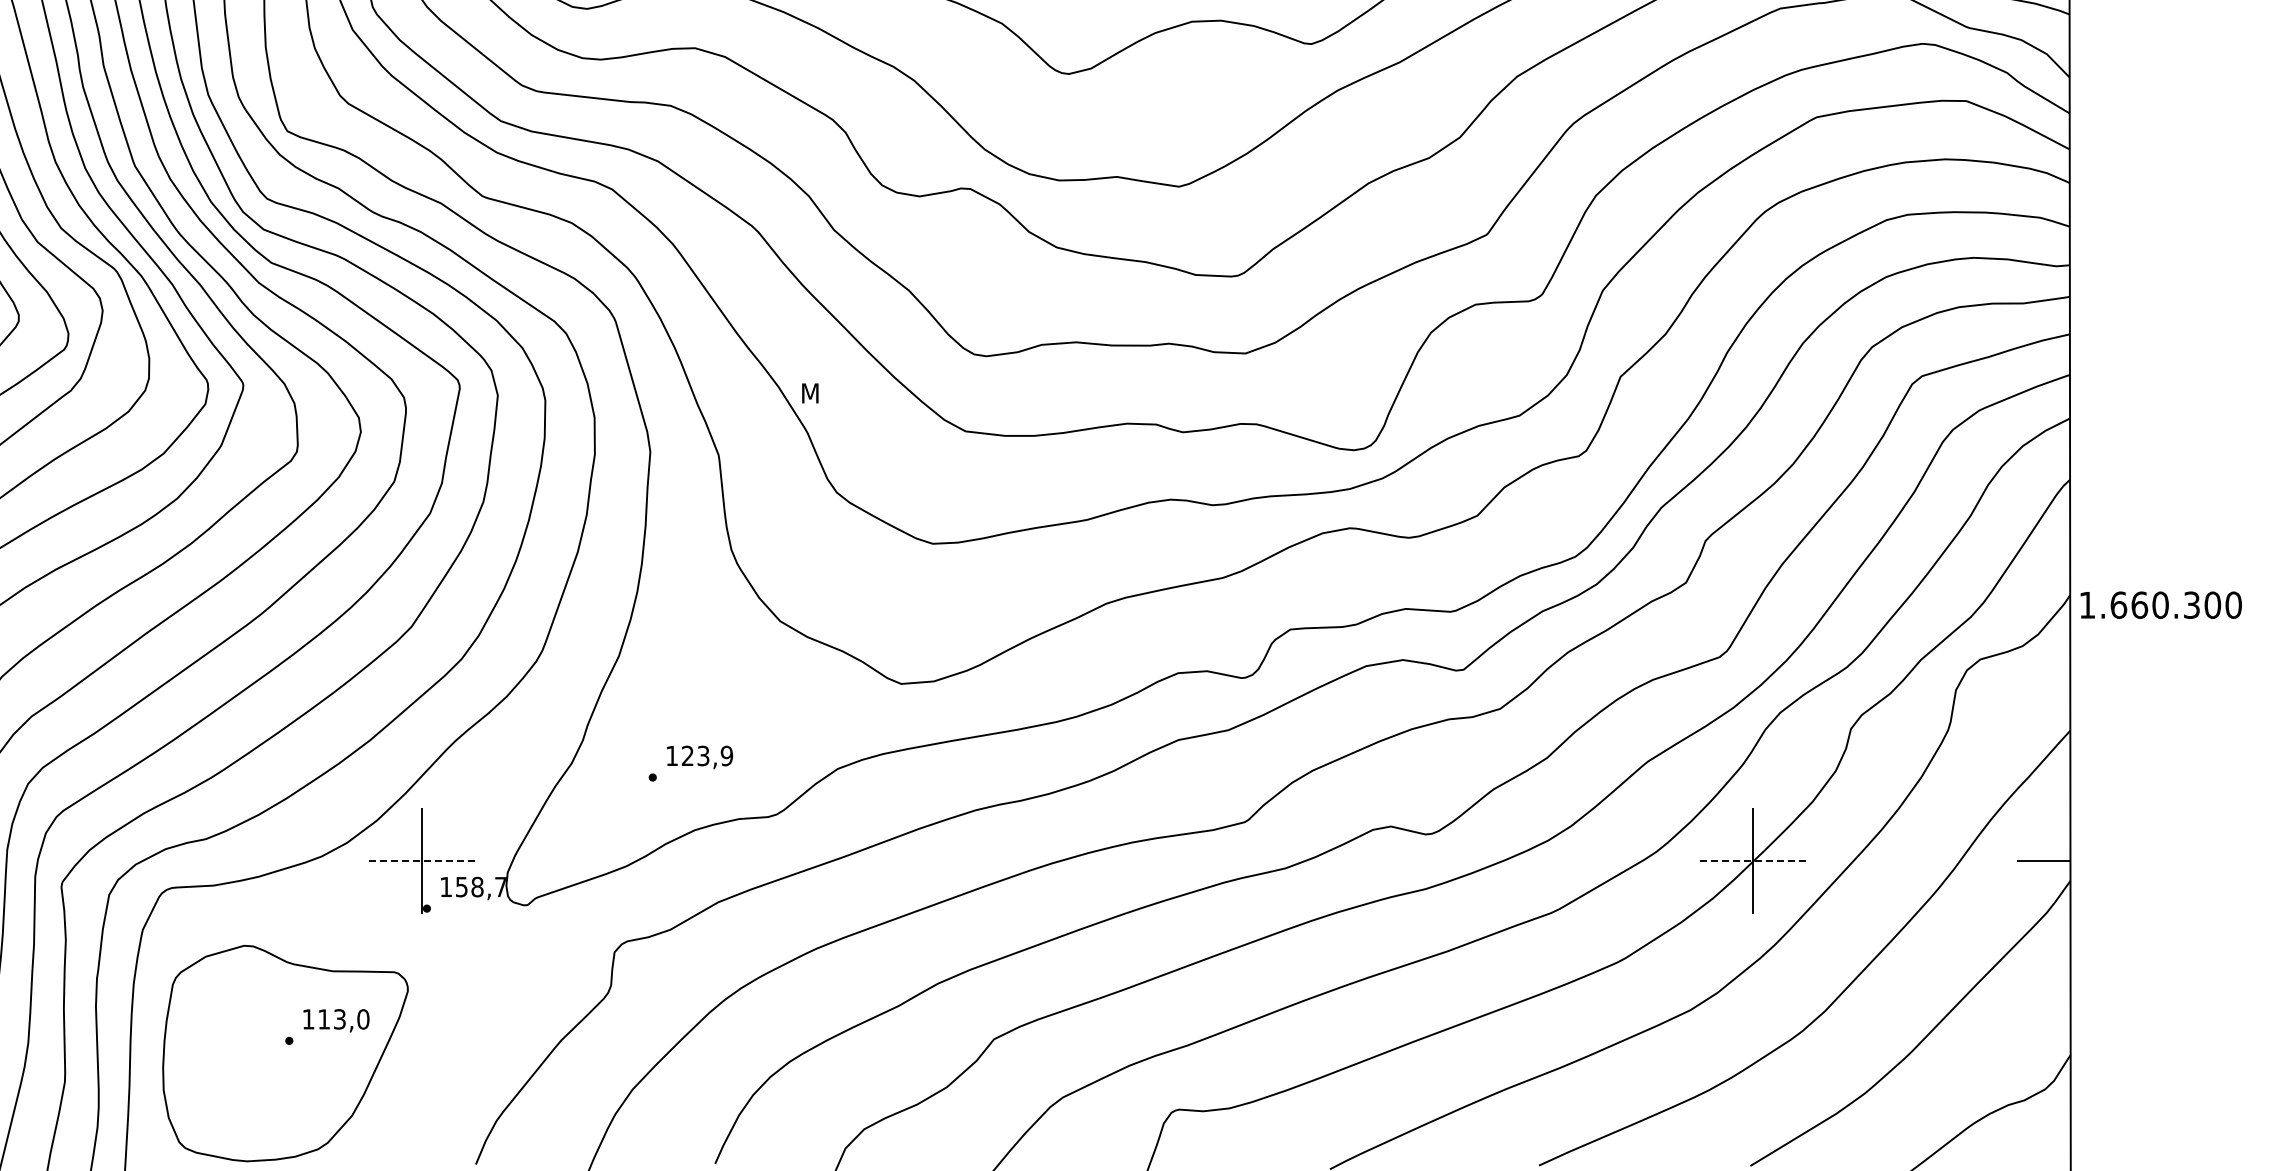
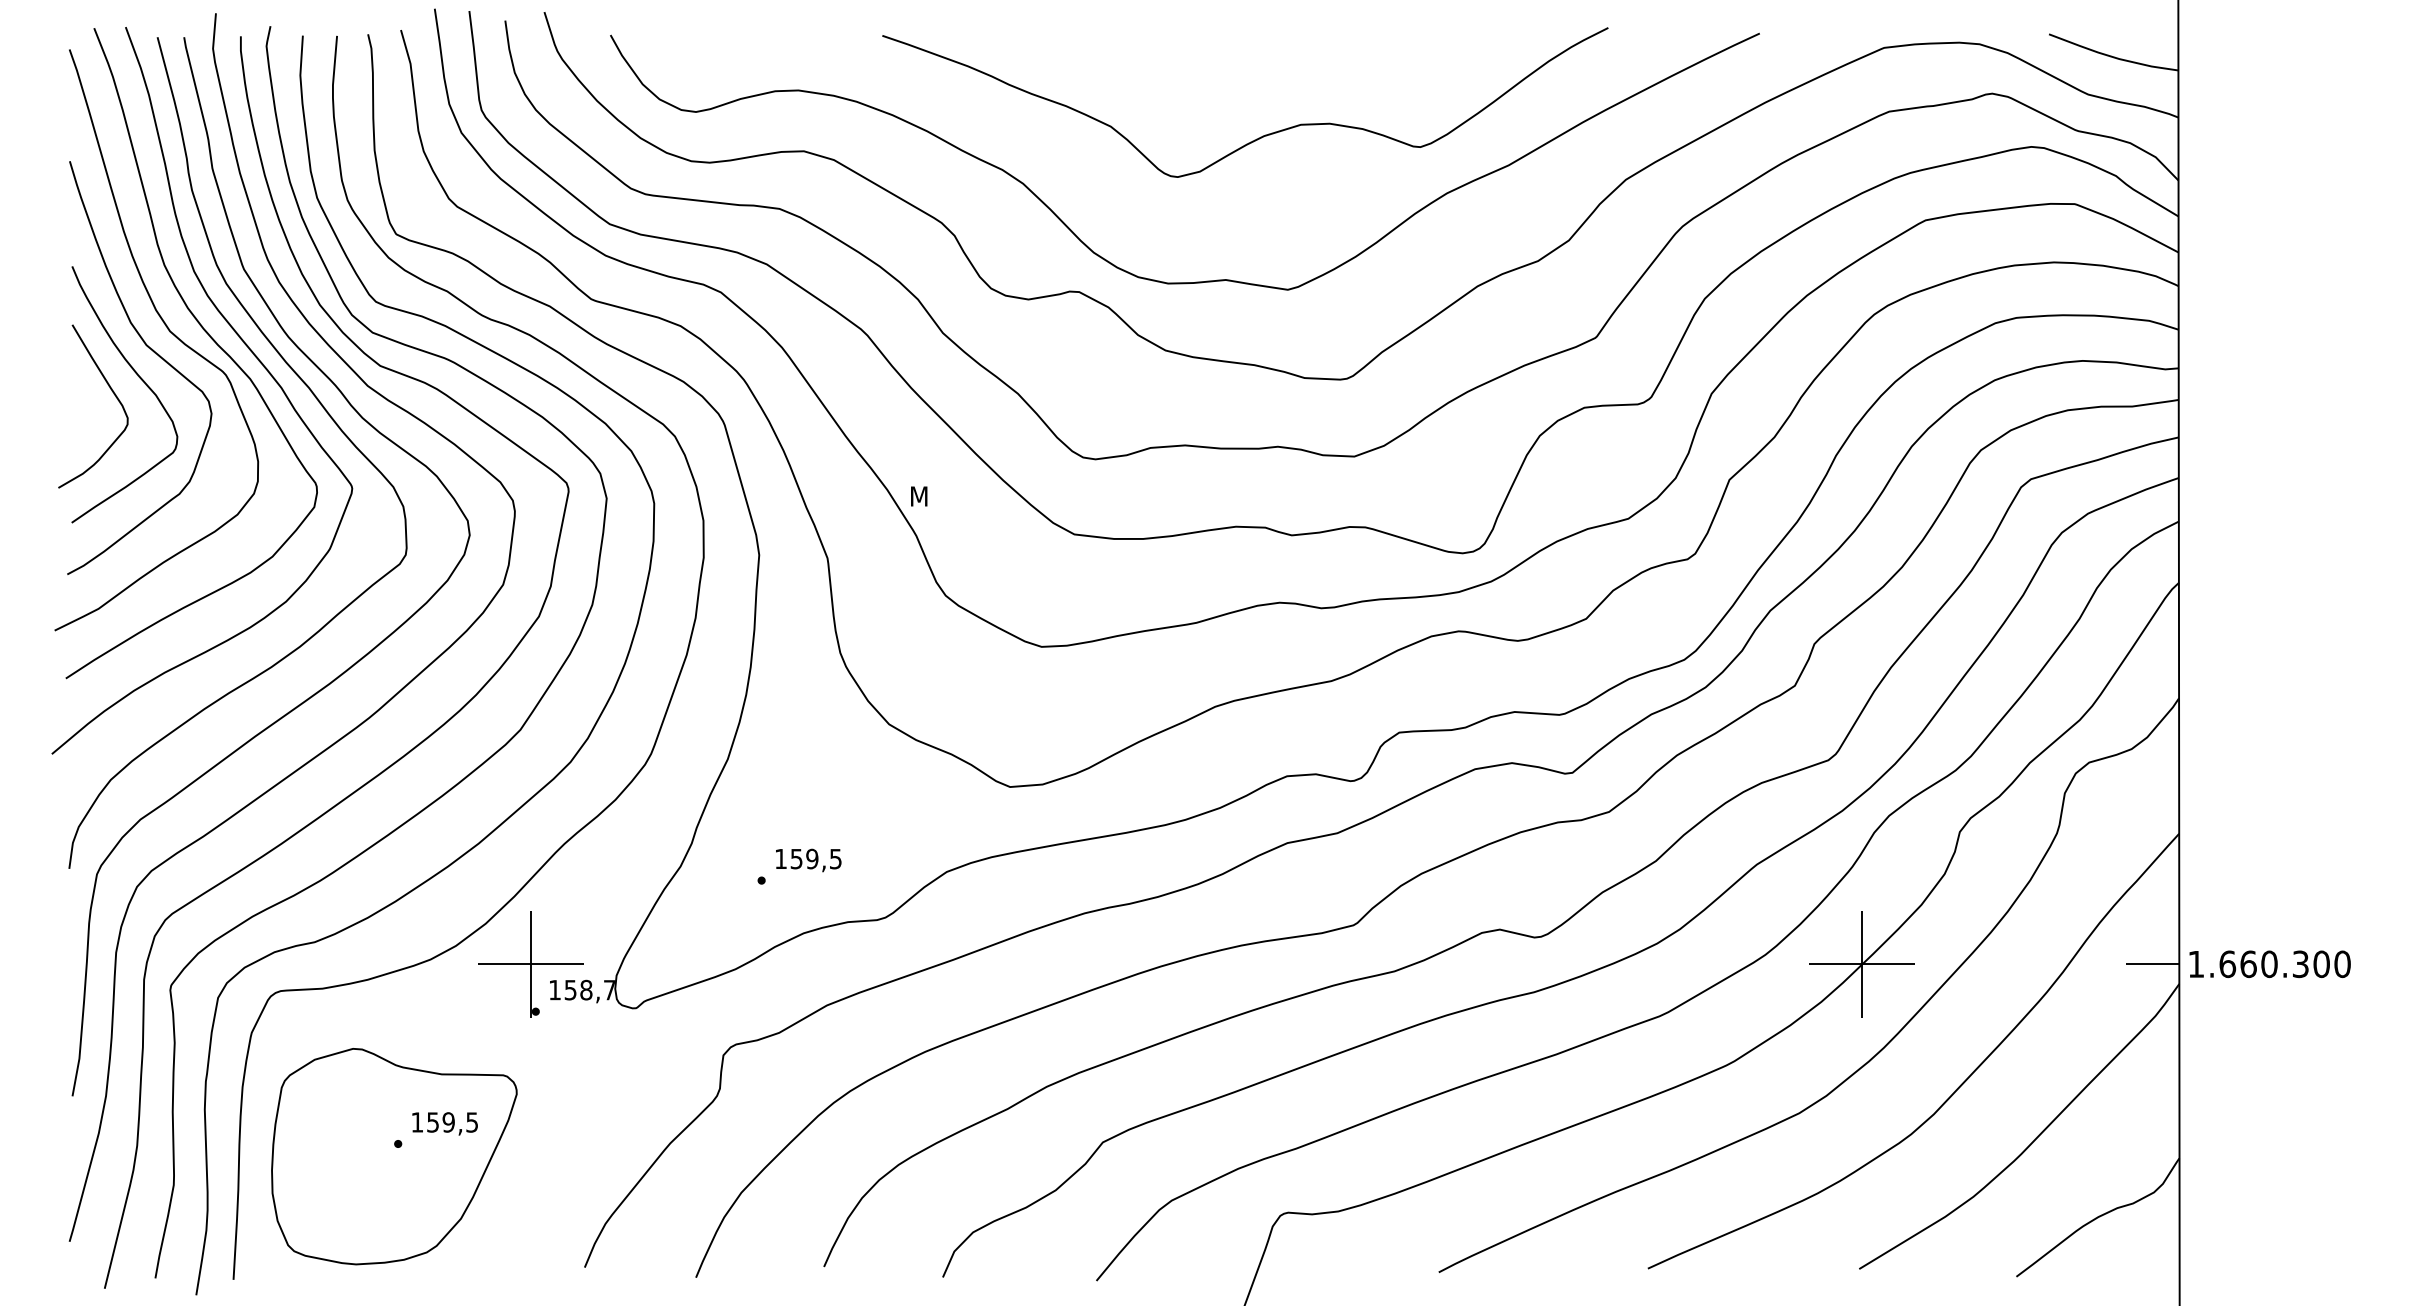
text: (2160, 605) -> (2269, 964), moved
text: (706, 755) -> (815, 858), 123,9 -> 159,5
line: (421, 861) -> (530, 964), dashed -> solid
line: (1752, 861) -> (1861, 964), dashed -> solid
text: (343, 1019) -> (452, 1122), 113,0 -> 159,5

